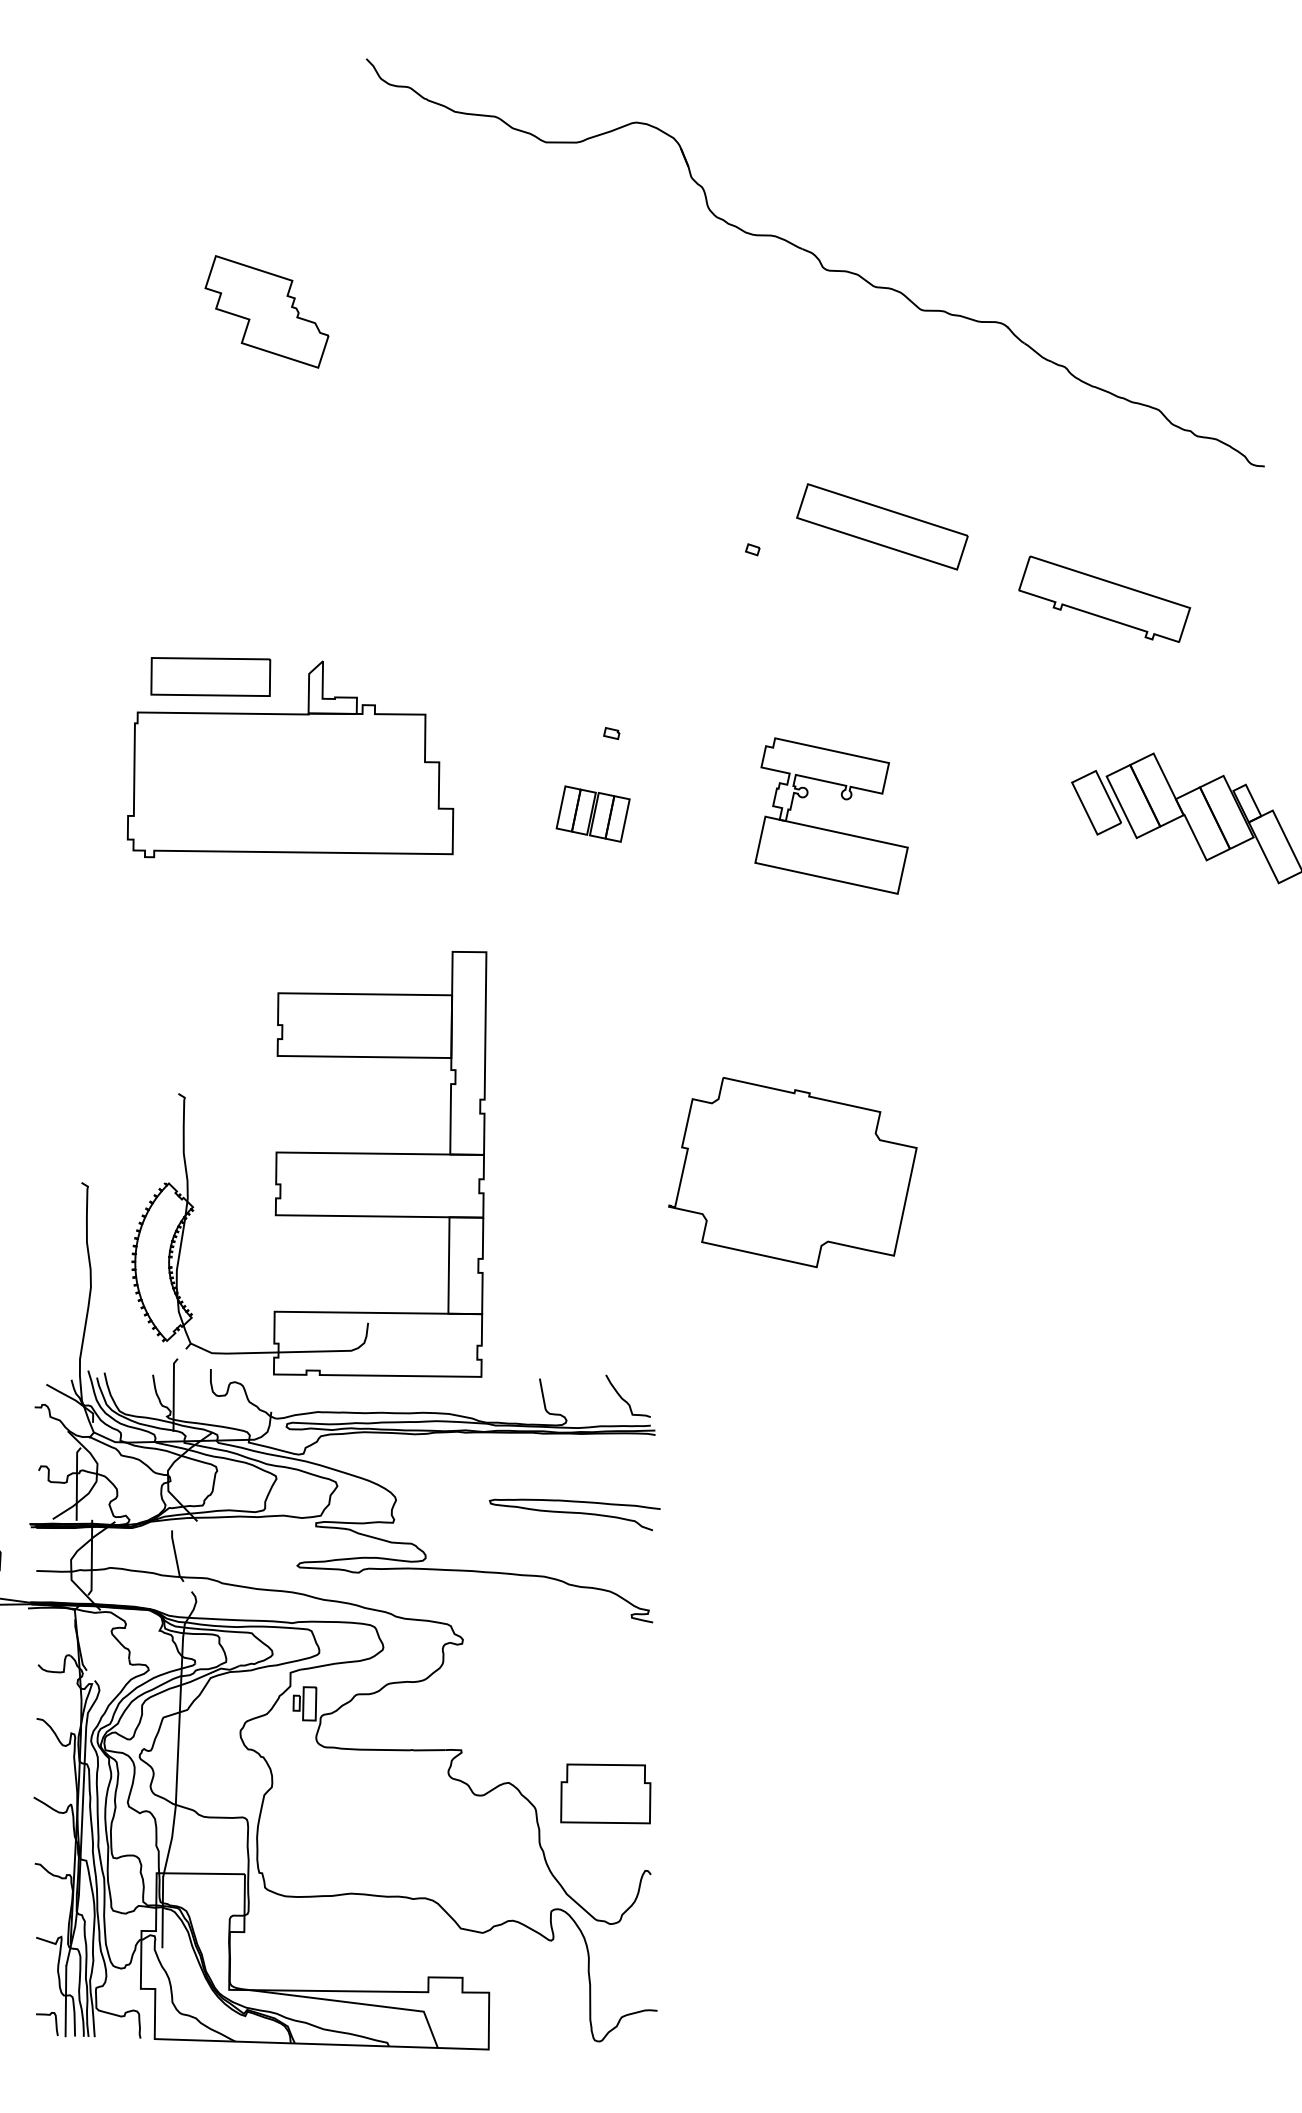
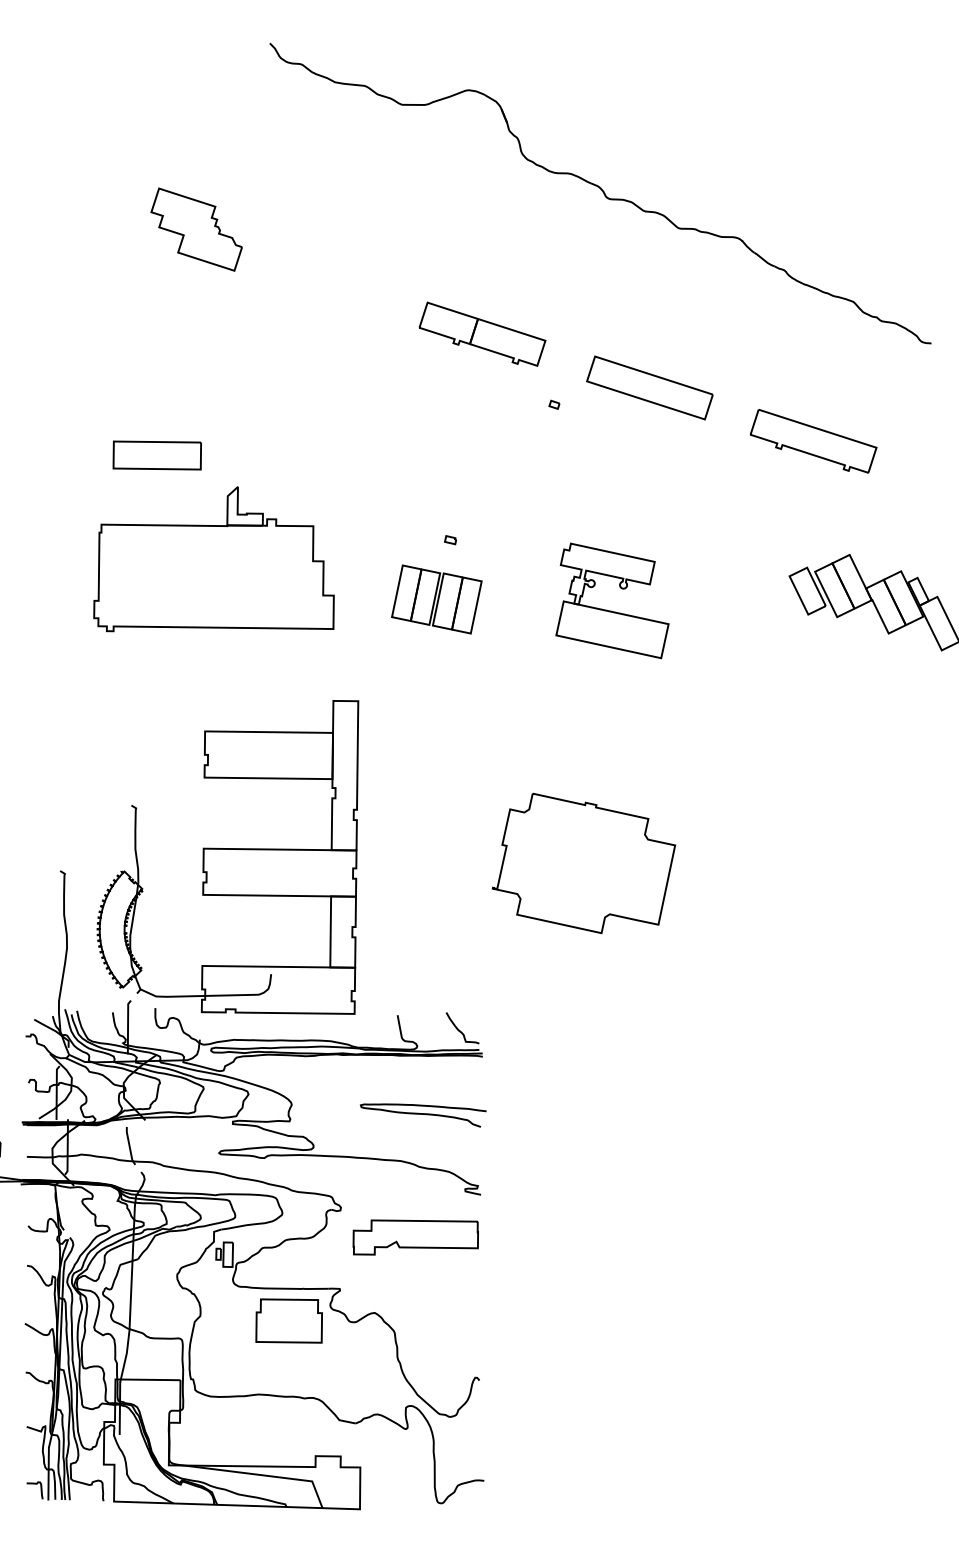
part: (655, 452) -> (482, 333), added
part: (209, 676) -> (156, 455), moved
part: (592, 814) -> (436, 599), size x1.67
part: (564, 1680) -> (415, 1237), added
part: (604, 1793) -> (288, 1320), moved

